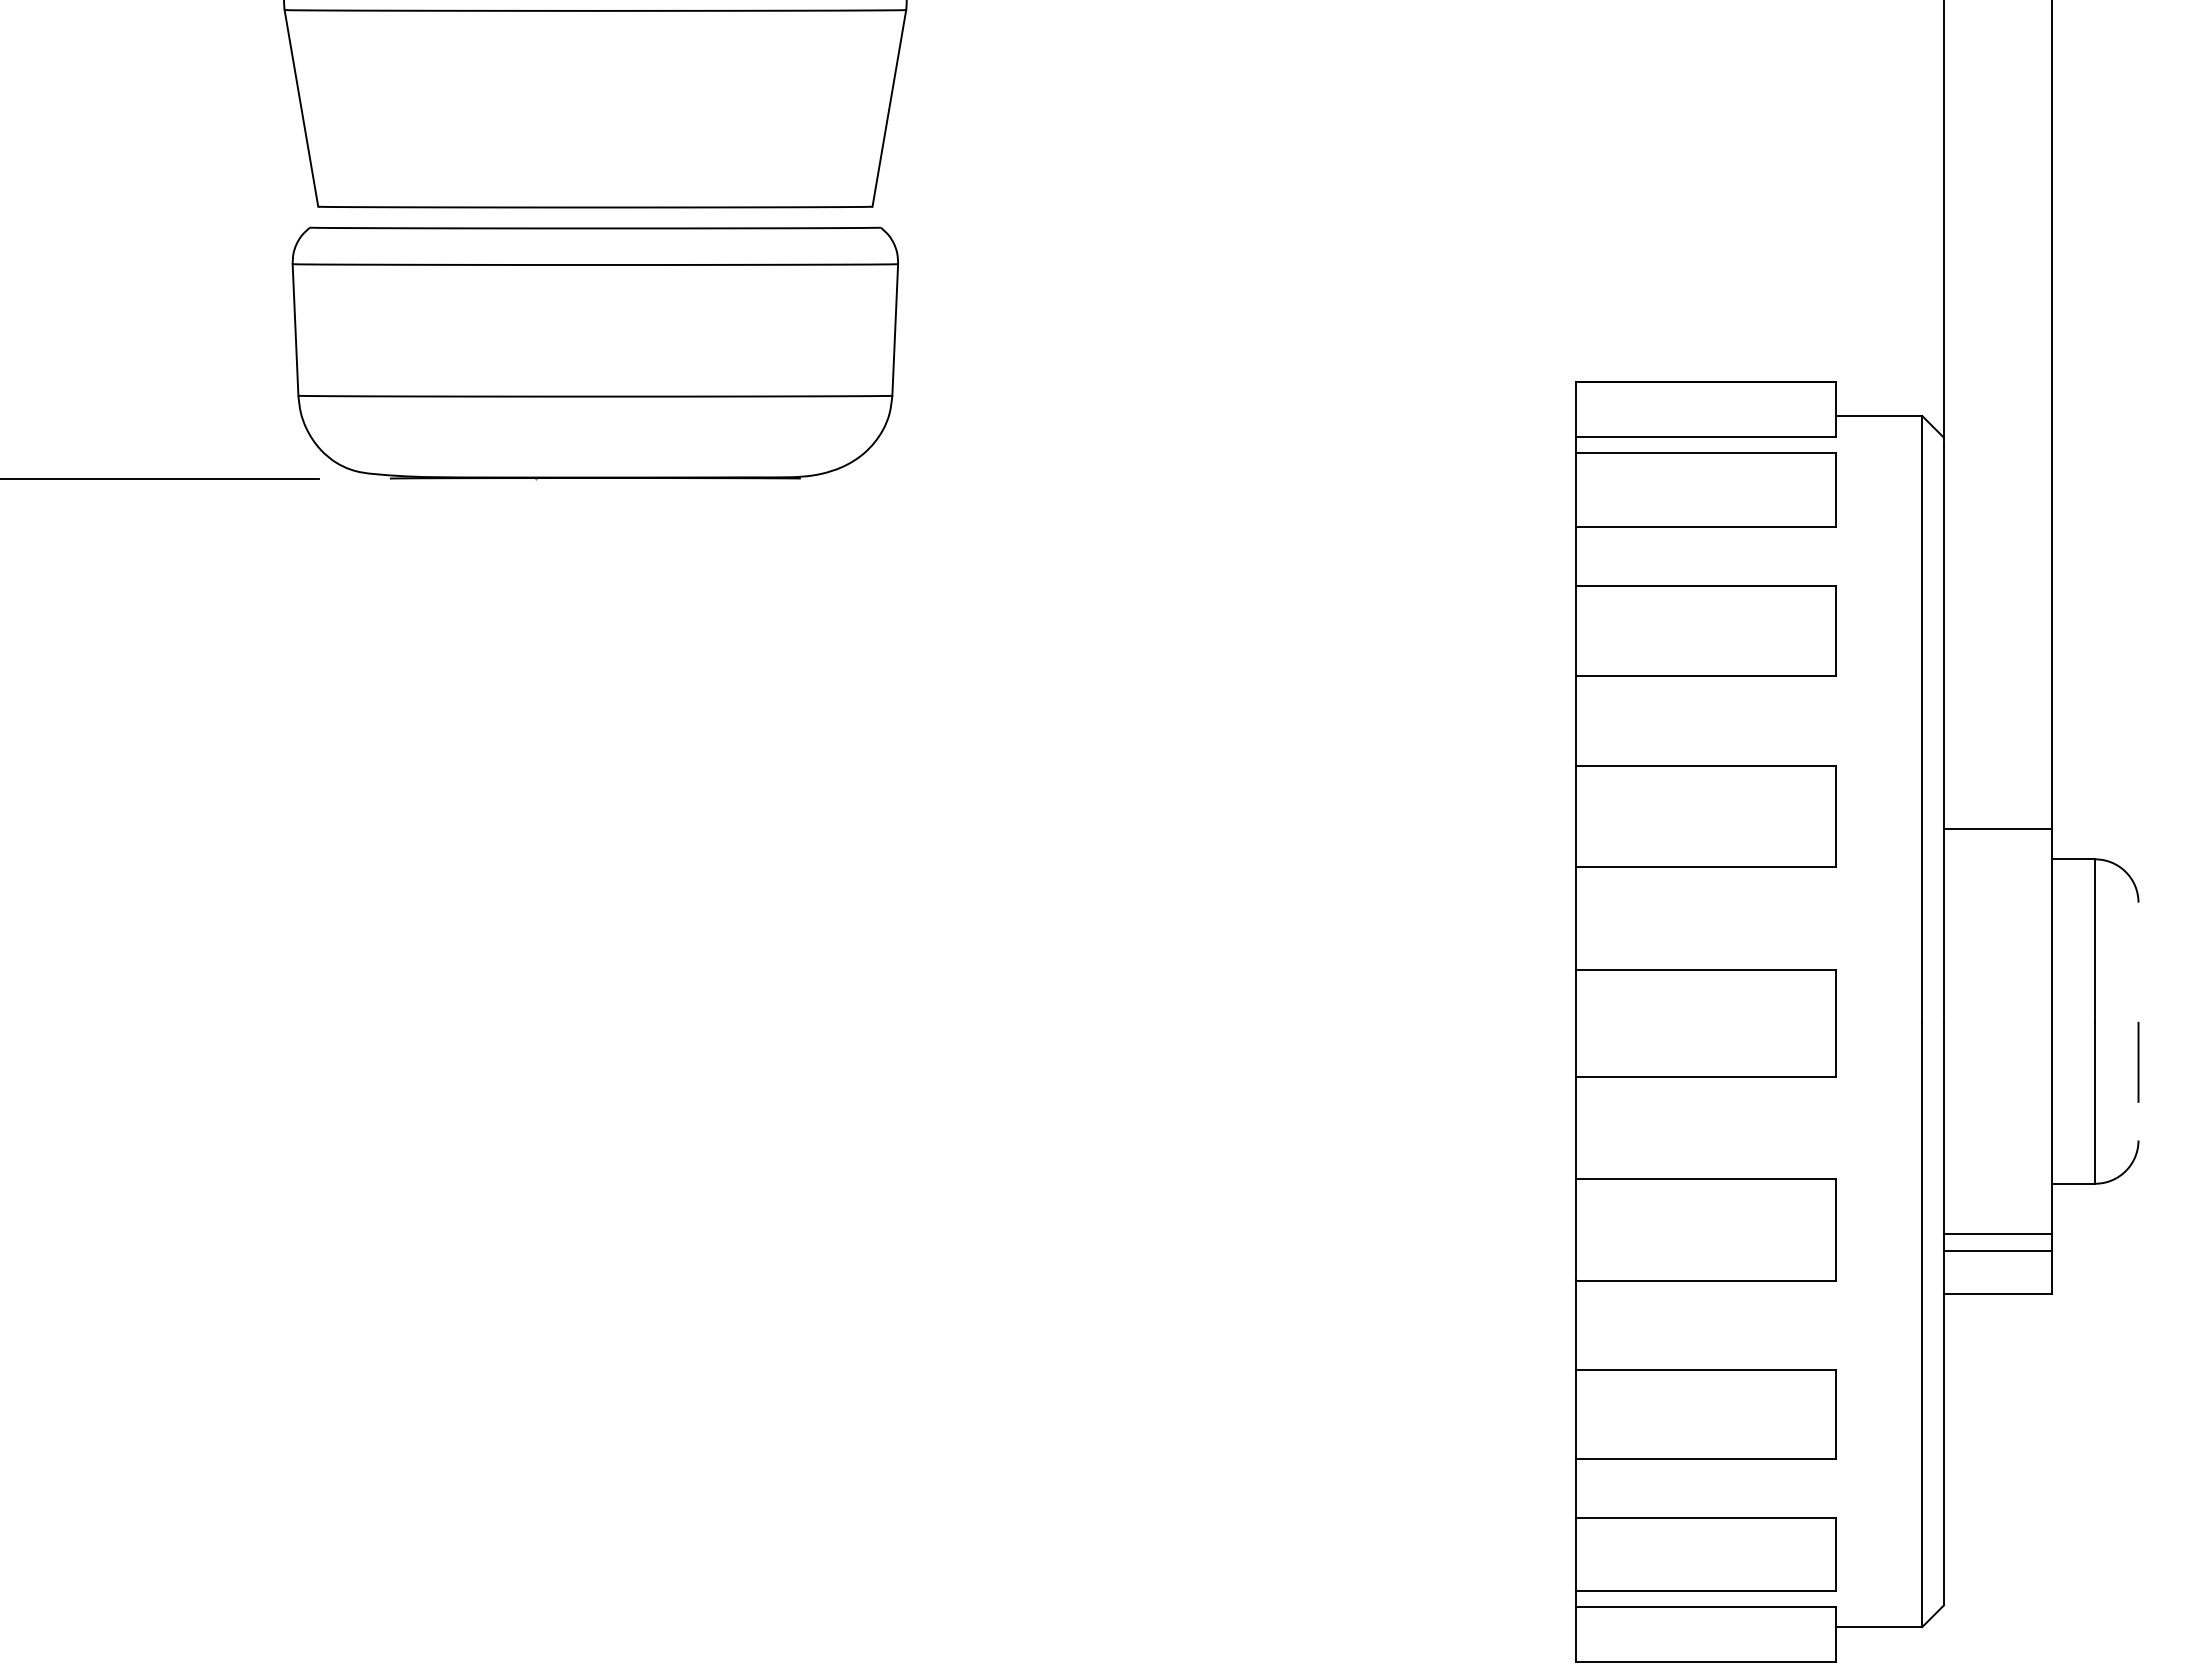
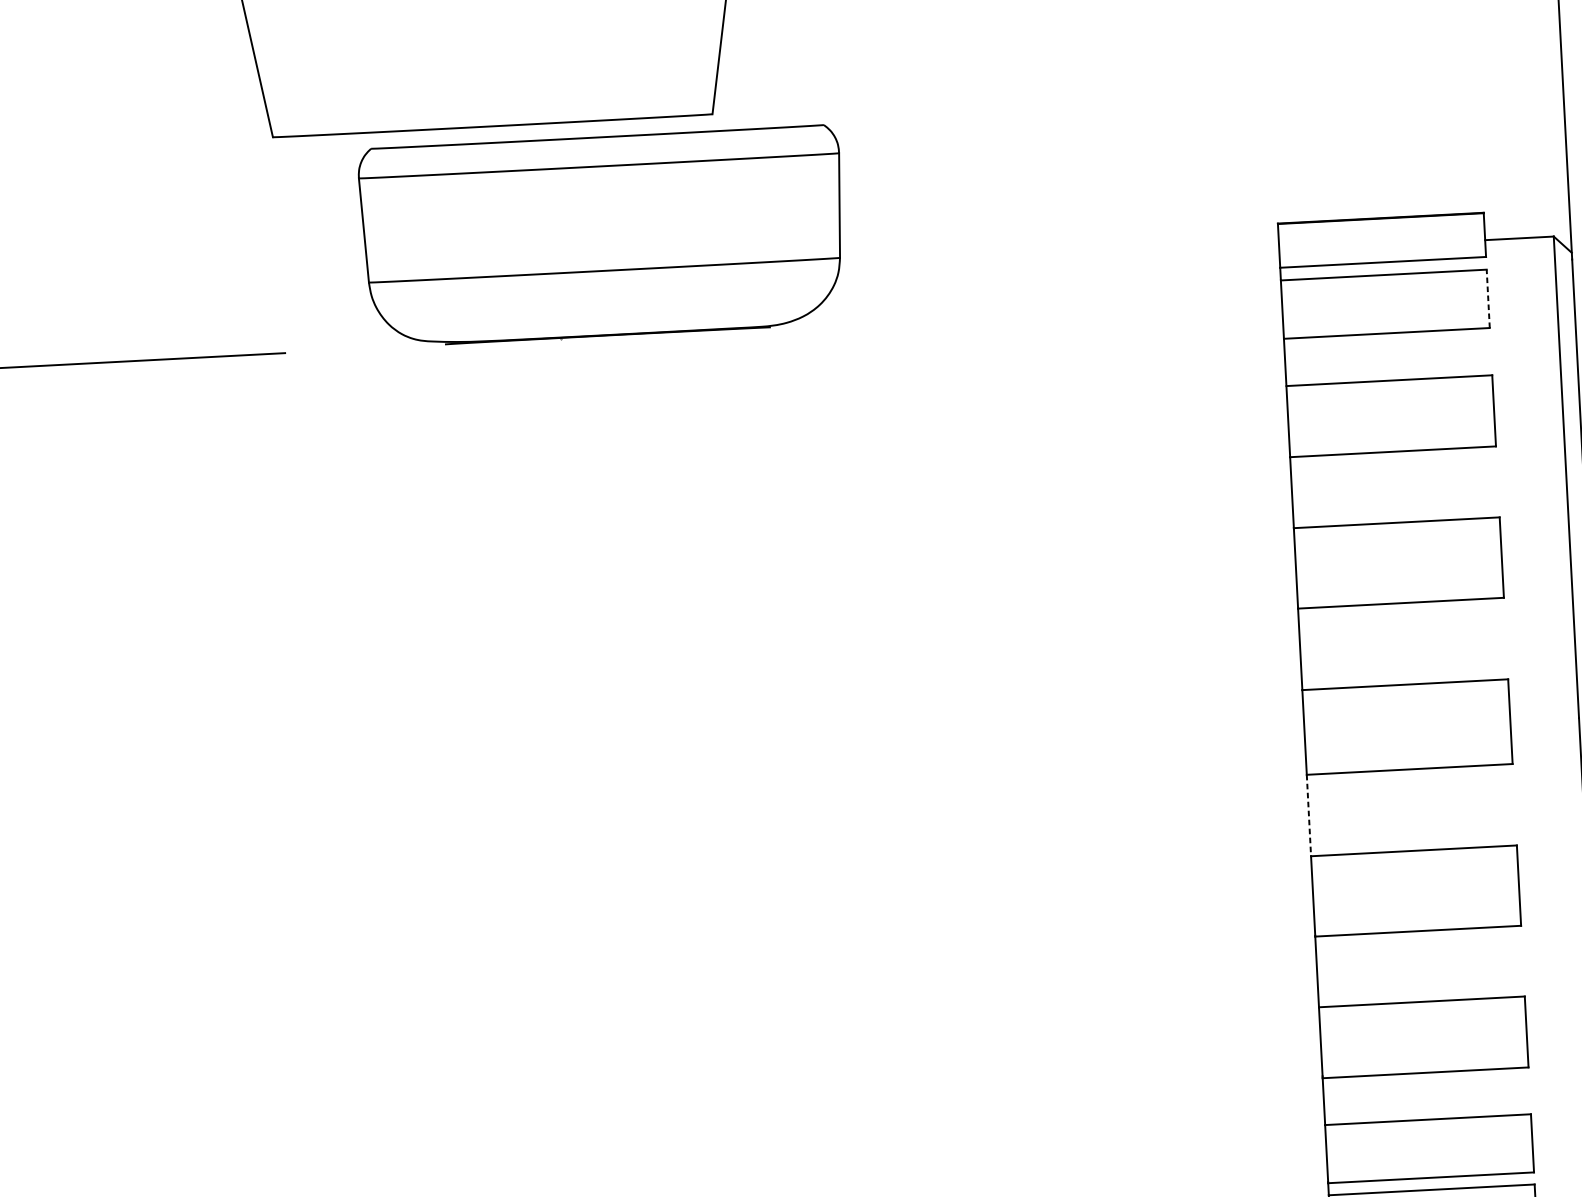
part: (595, 353) -> (602, 236), moved
line: (1835, 490) -> (1488, 299), solid -> dashed
line: (1576, 1128) -> (1309, 816), solid -> dashed

